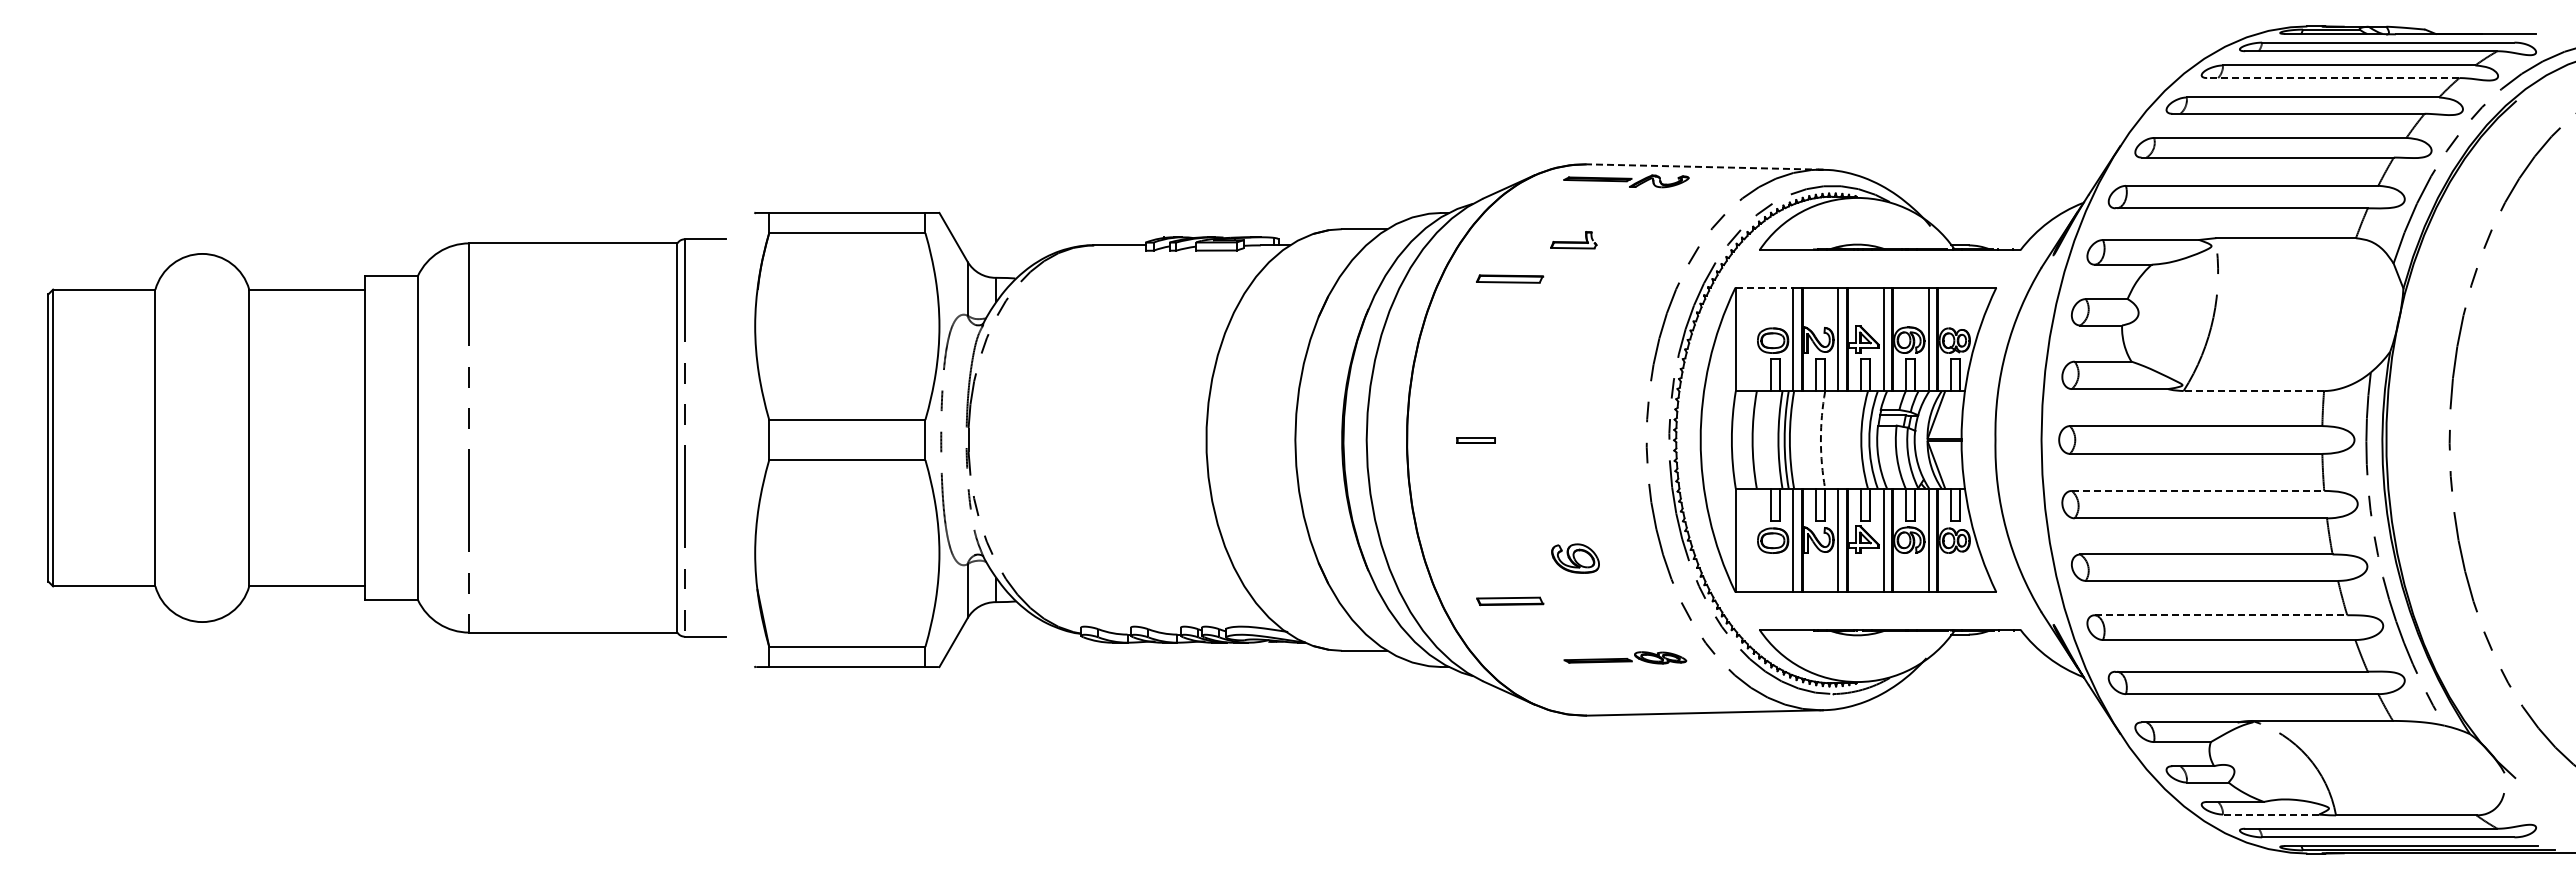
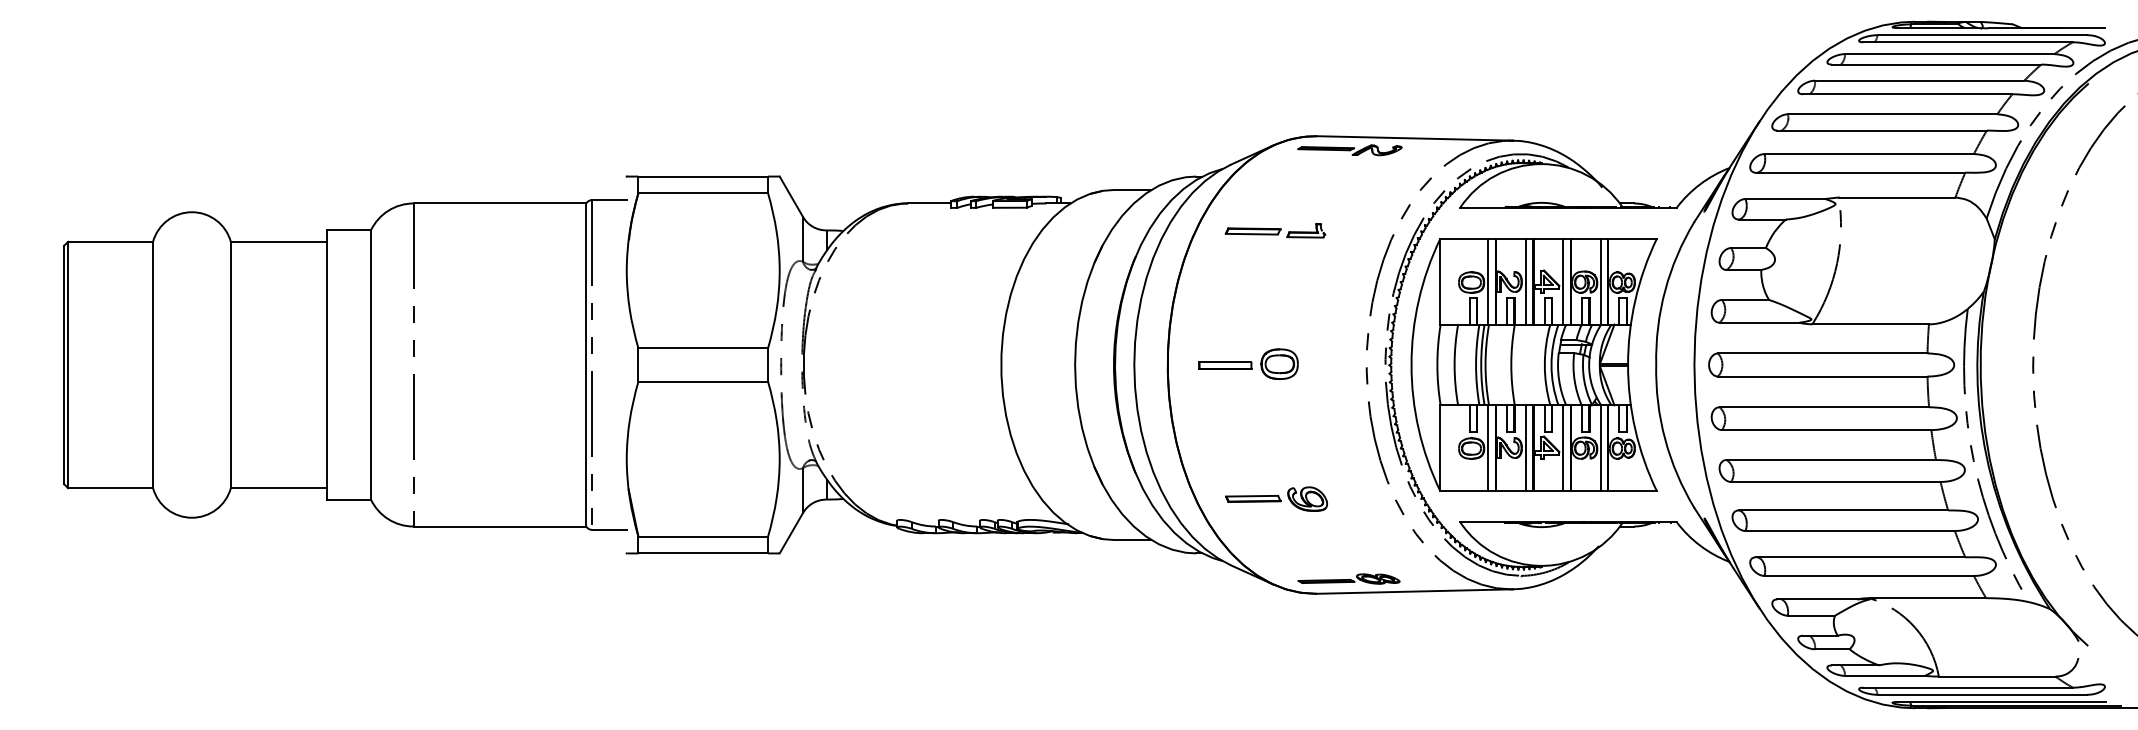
line: (2332, 78) -> (1935, 64), dashed -> solid
line: (1704, 167) -> (1414, 138), dashed -> solid
part: (1573, 240) -> (1305, 230), moved
line: (1764, 287) -> (1464, 238), dashed -> solid
line: (2253, 391) -> (1870, 324), dashed -> solid
part: (386, 437) -> (344, 364), moved
part: (1541, 438) -> (1279, 363), added
part: (1475, 439) -> (1224, 364), size x1.67
arc: (1820, 440) -> (1510, 365), dashed -> solid
line: (2198, 490) -> (1824, 406), dashed -> solid
part: (1575, 558) -> (1307, 499), moved
line: (2221, 615) -> (1843, 510), dashed -> solid
part: (1625, 657) -> (1349, 578), moved
line: (2270, 814) -> (1884, 675), dashed -> solid

